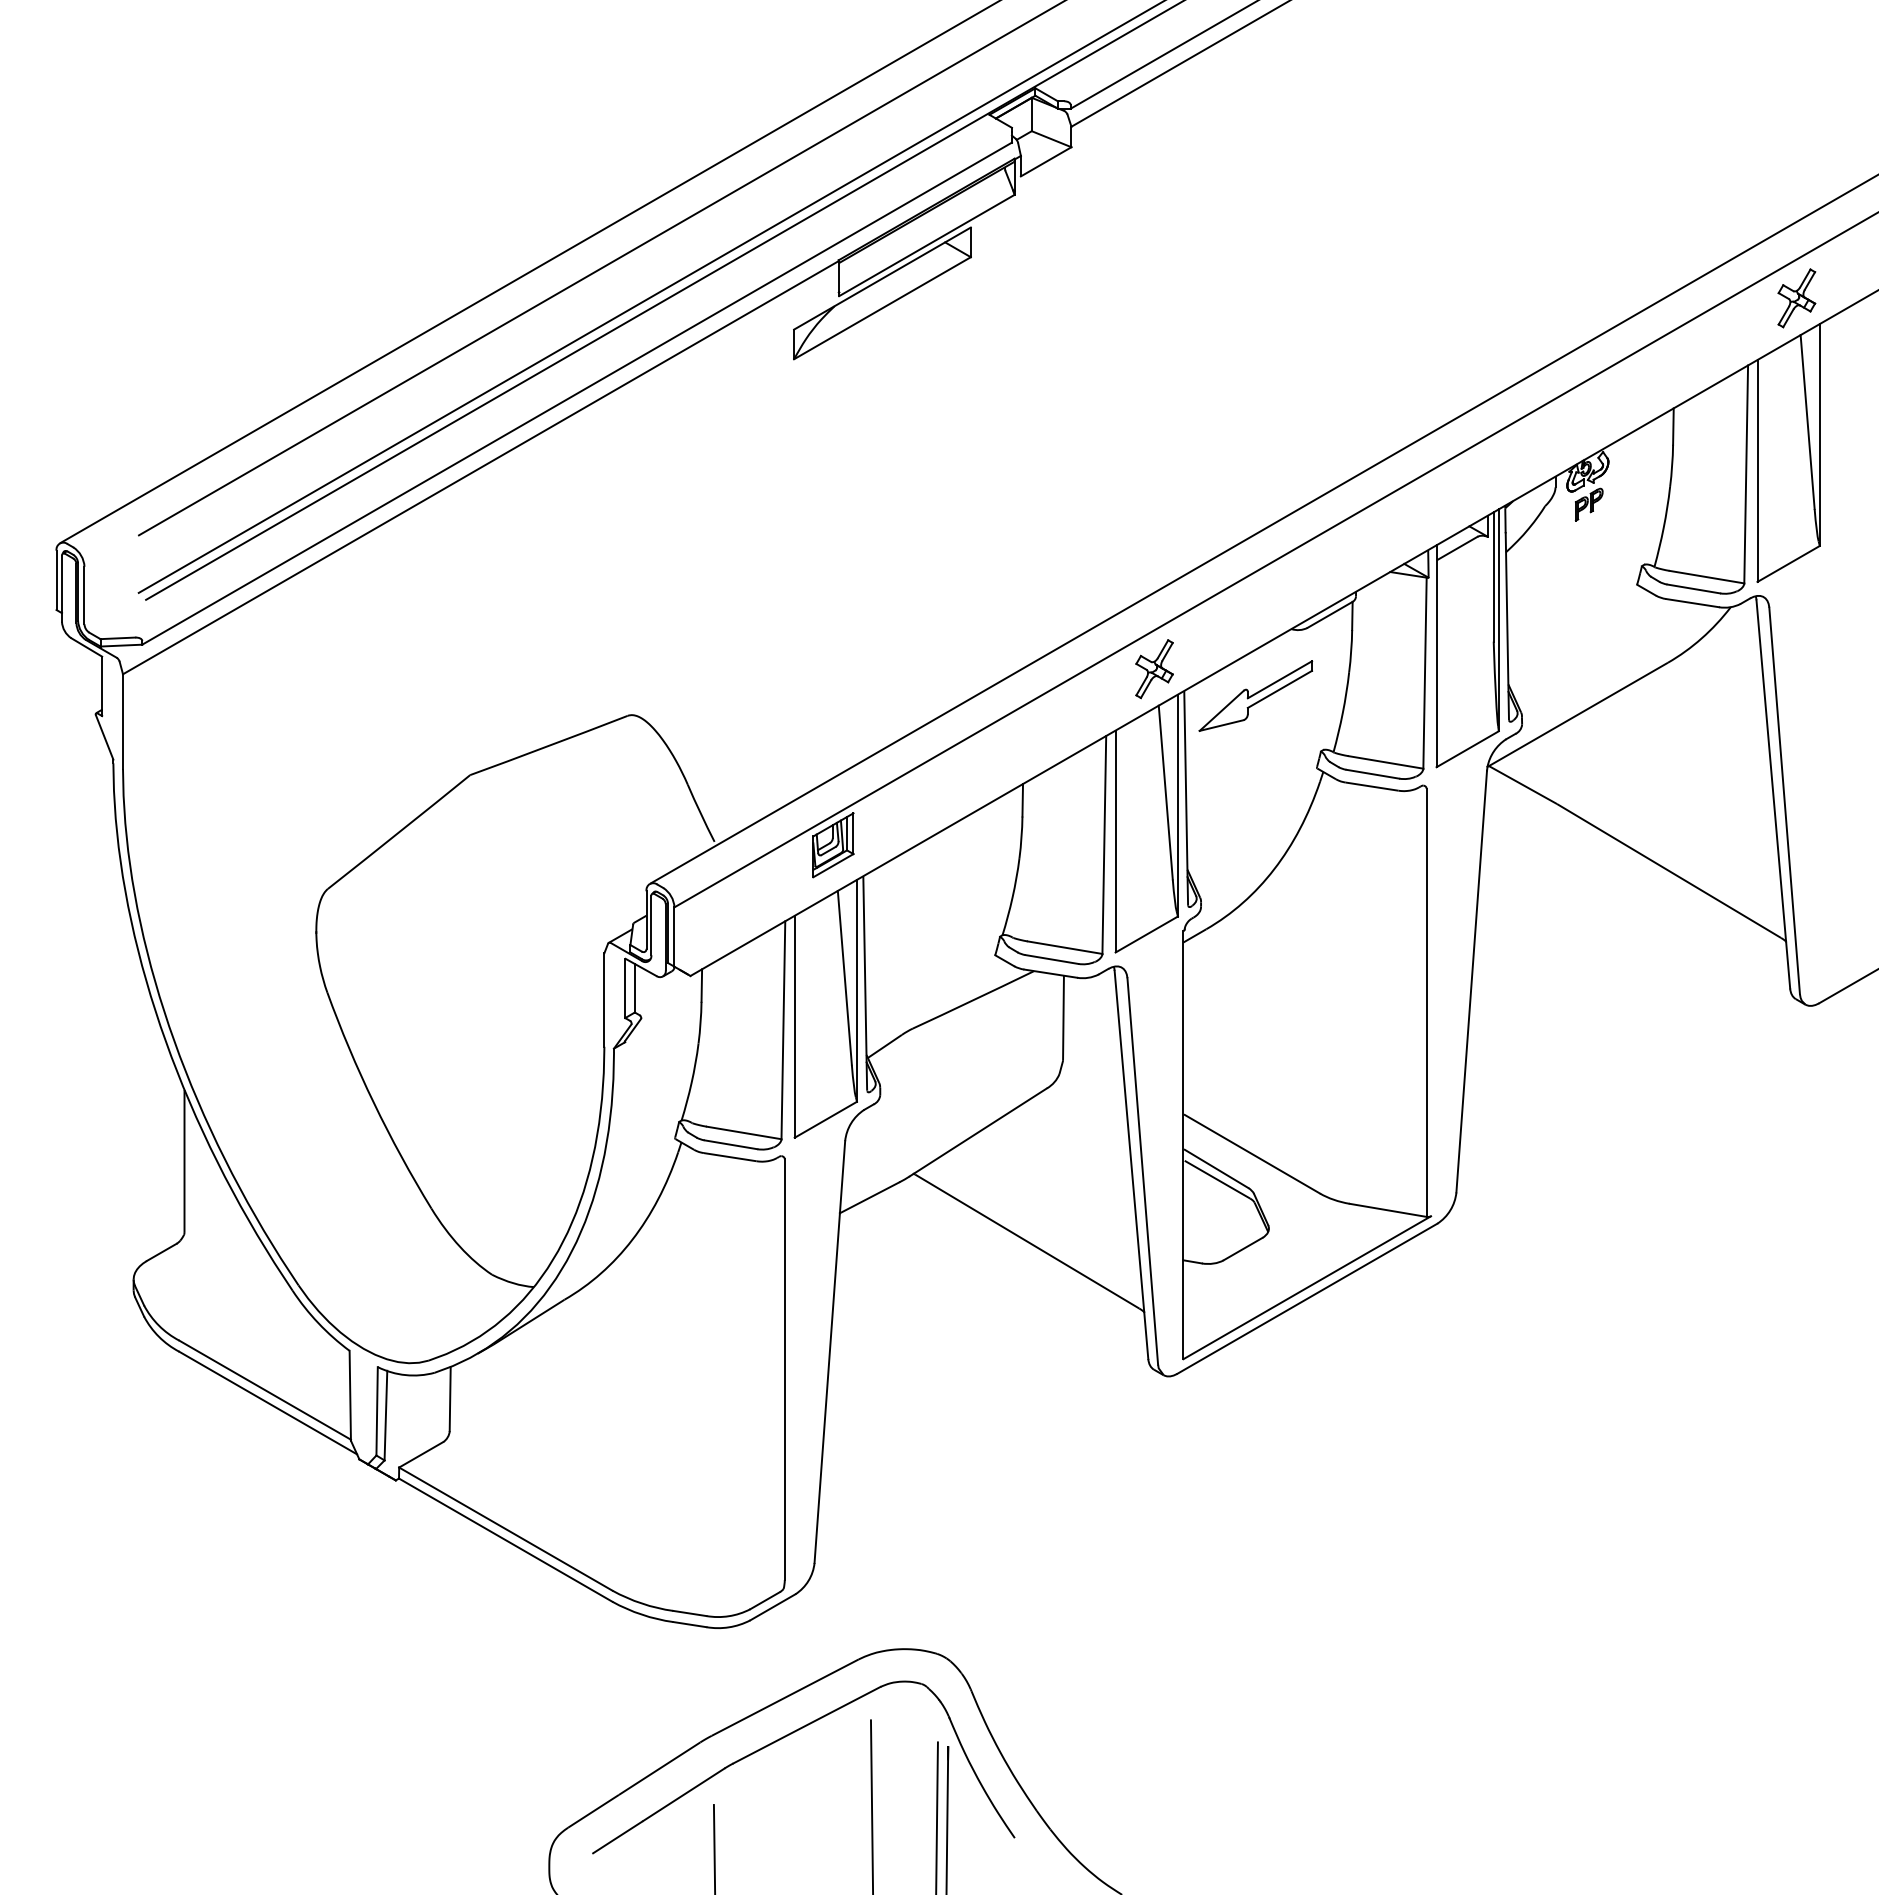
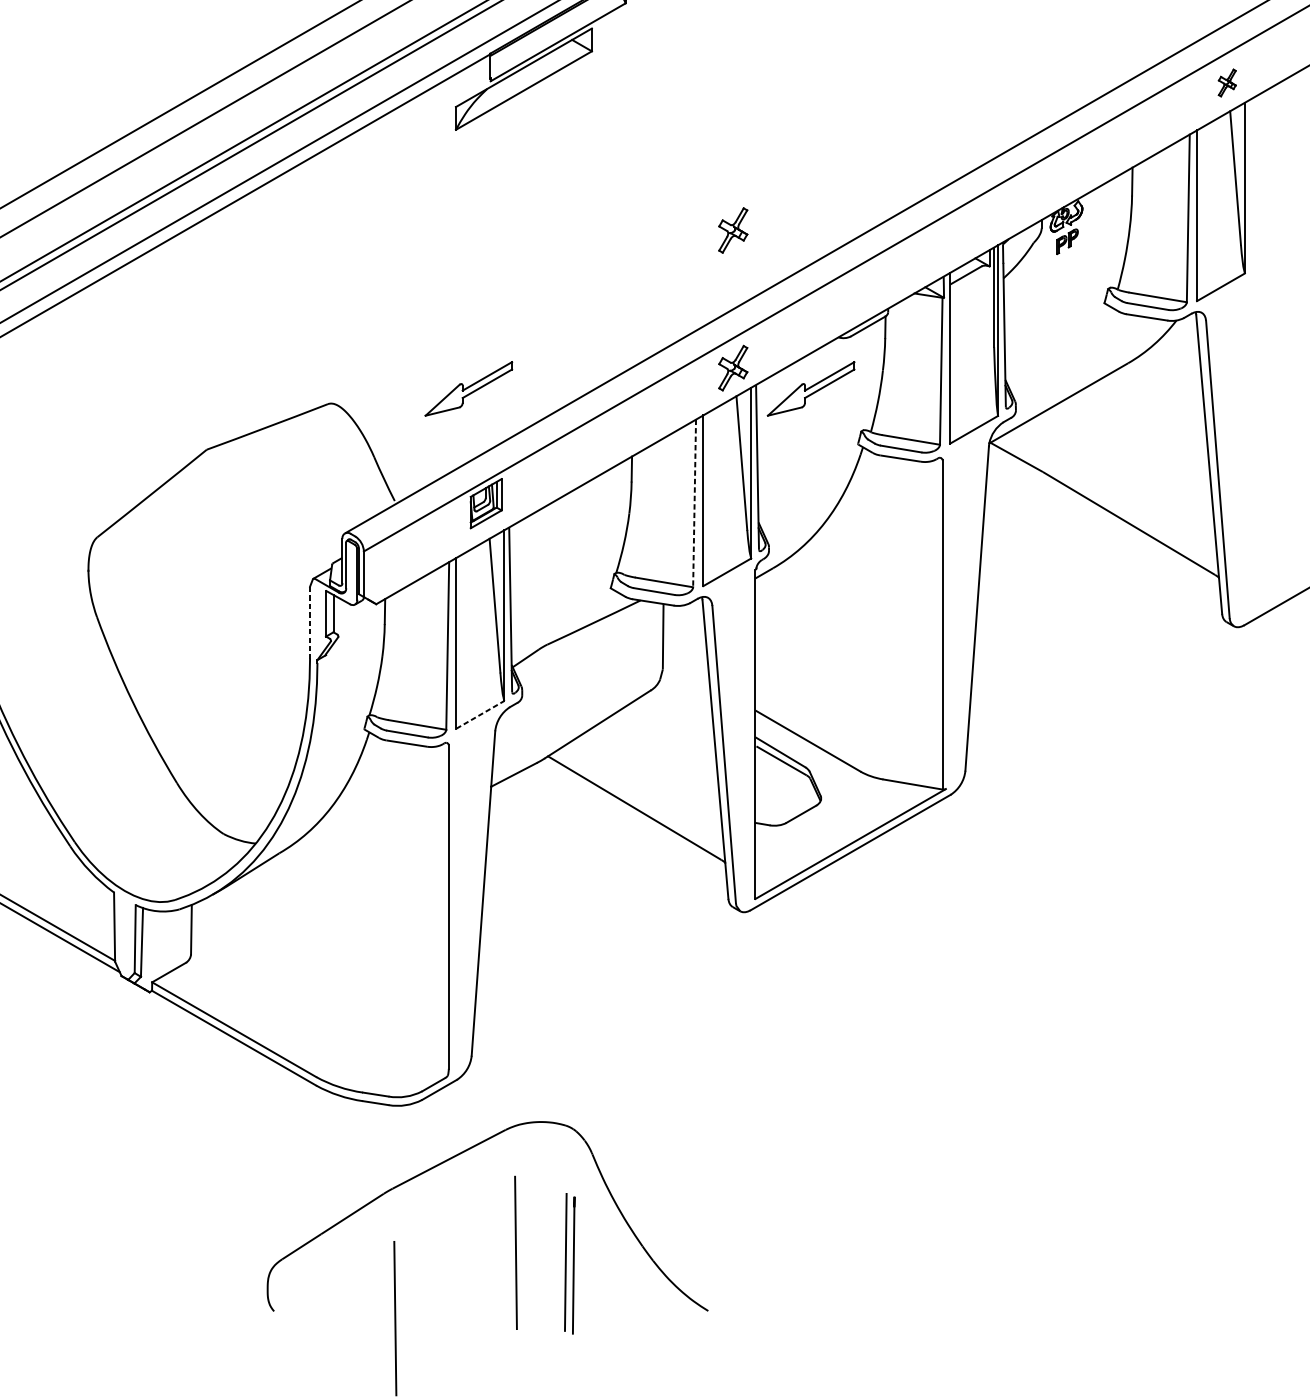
part: (1796, 298) -> (1227, 83), size x0.6
part: (1154, 490) -> (733, 230), added
part: (810, 695) -> (468, 388), added
line: (1104, 844) -> (694, 503), solid -> dashed
line: (604, 1000) -> (310, 623), solid -> dashed
line: (825, 1119) -> (480, 714), solid -> dashed
part: (787, 1736) -> (450, 1189), removed

